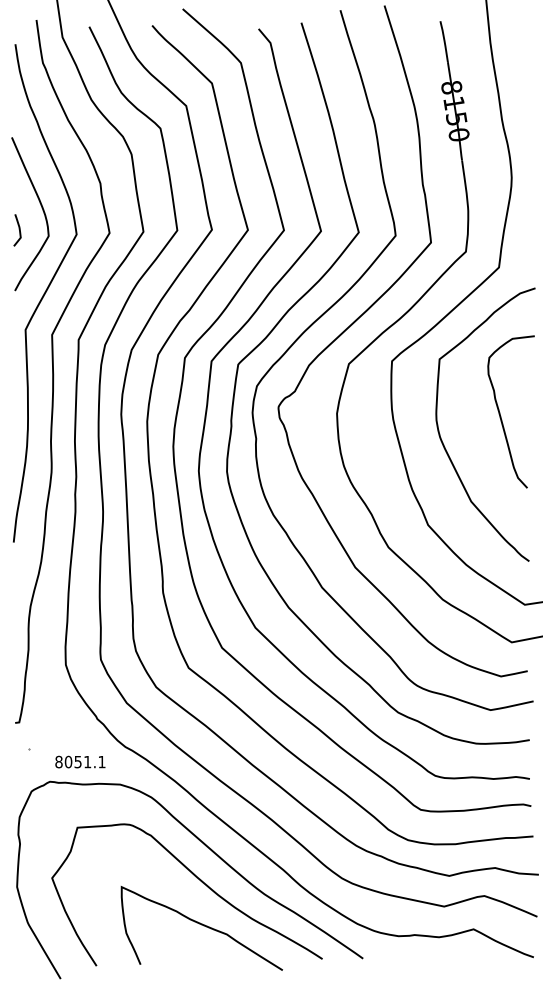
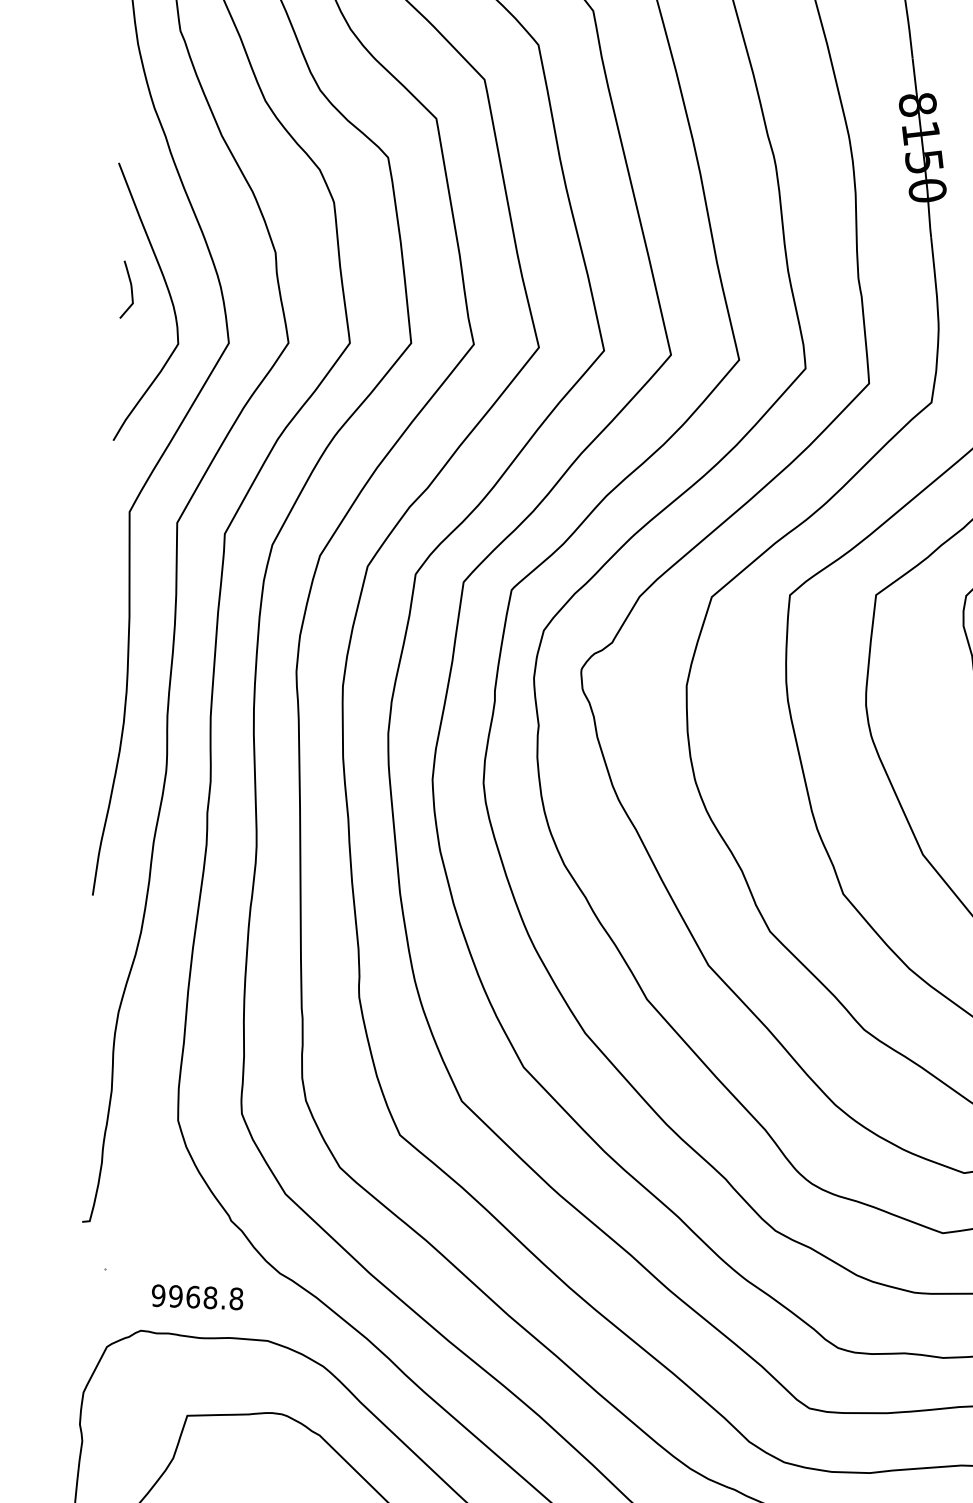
curve: (18, 229) -> (129, 288), moved
text: (80, 761) -> (197, 1296), 8051.1 -> 9968.8

